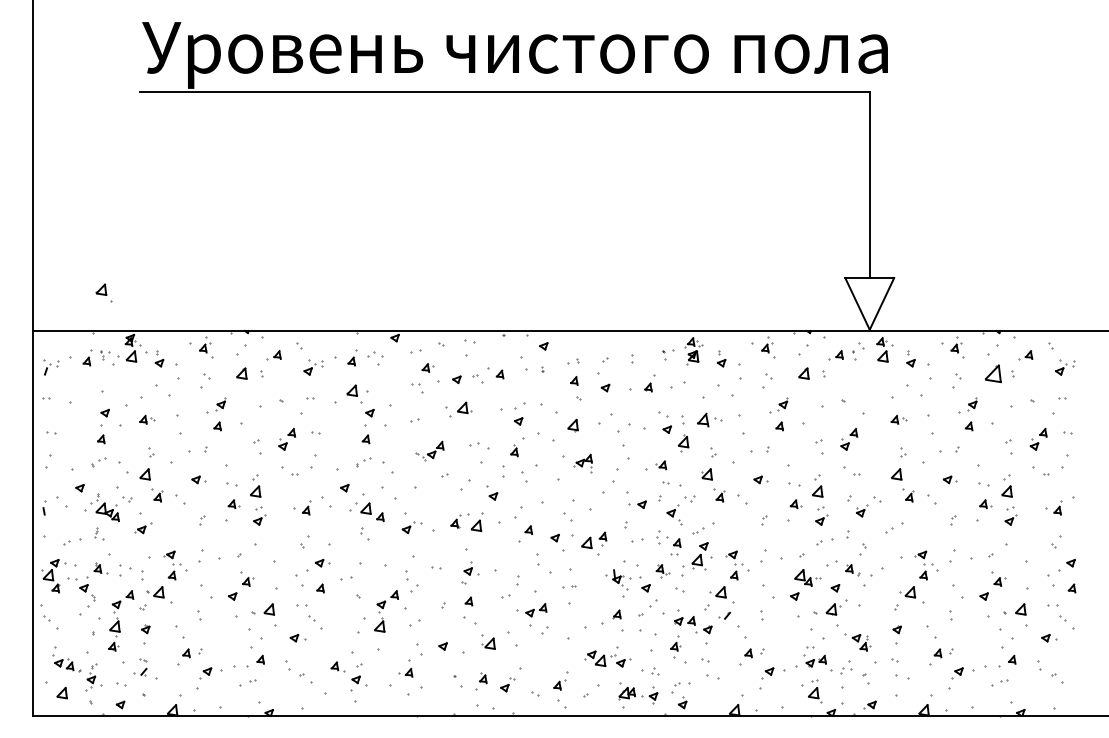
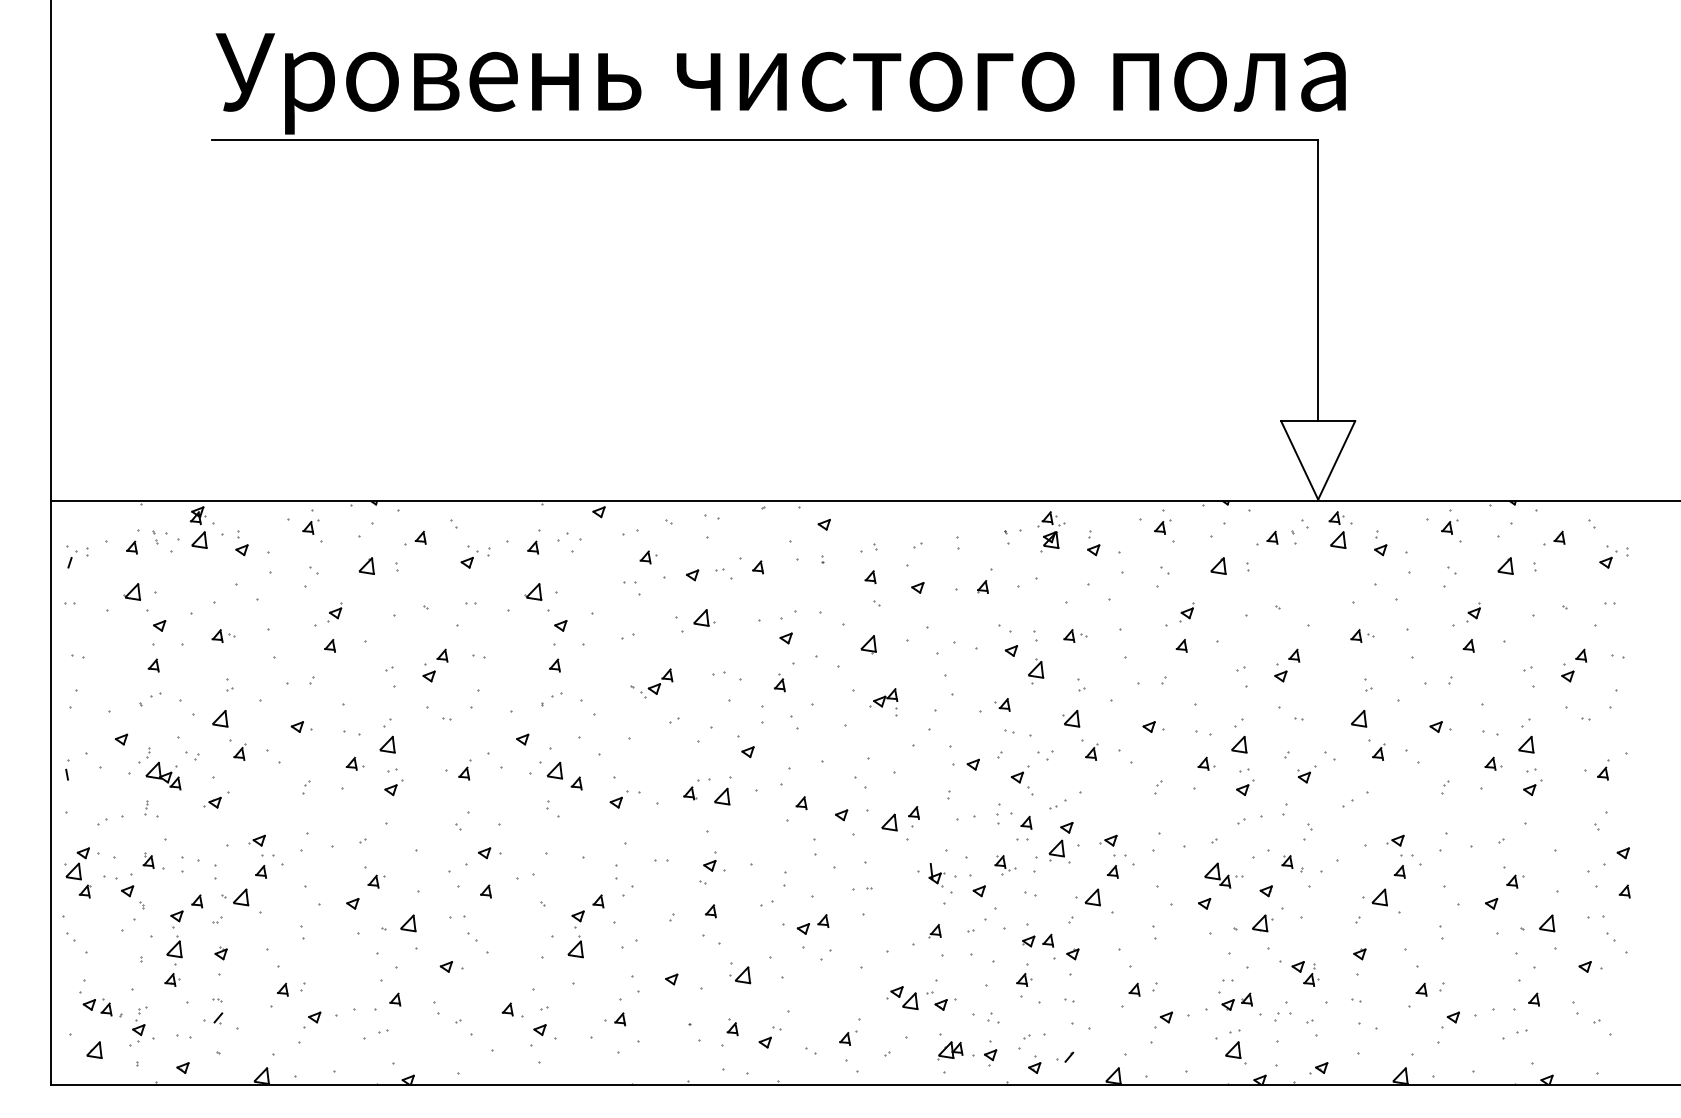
part: (103, 292) -> (135, 596), moved
part: (993, 373) -> (1505, 565), size x0.62
part: (709, 419) -> (1075, 635), size x0.62
part: (724, 615) -> (1064, 1056), moved

